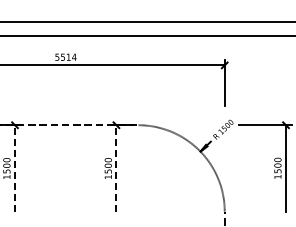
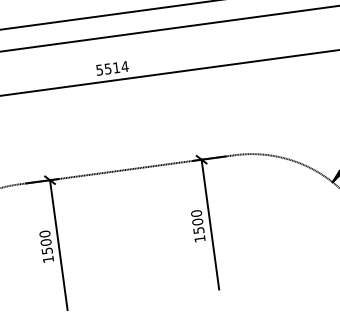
line: (15, 168) -> (59, 244), dashed -> solid
line: (116, 168) -> (210, 224), dashed -> solid

